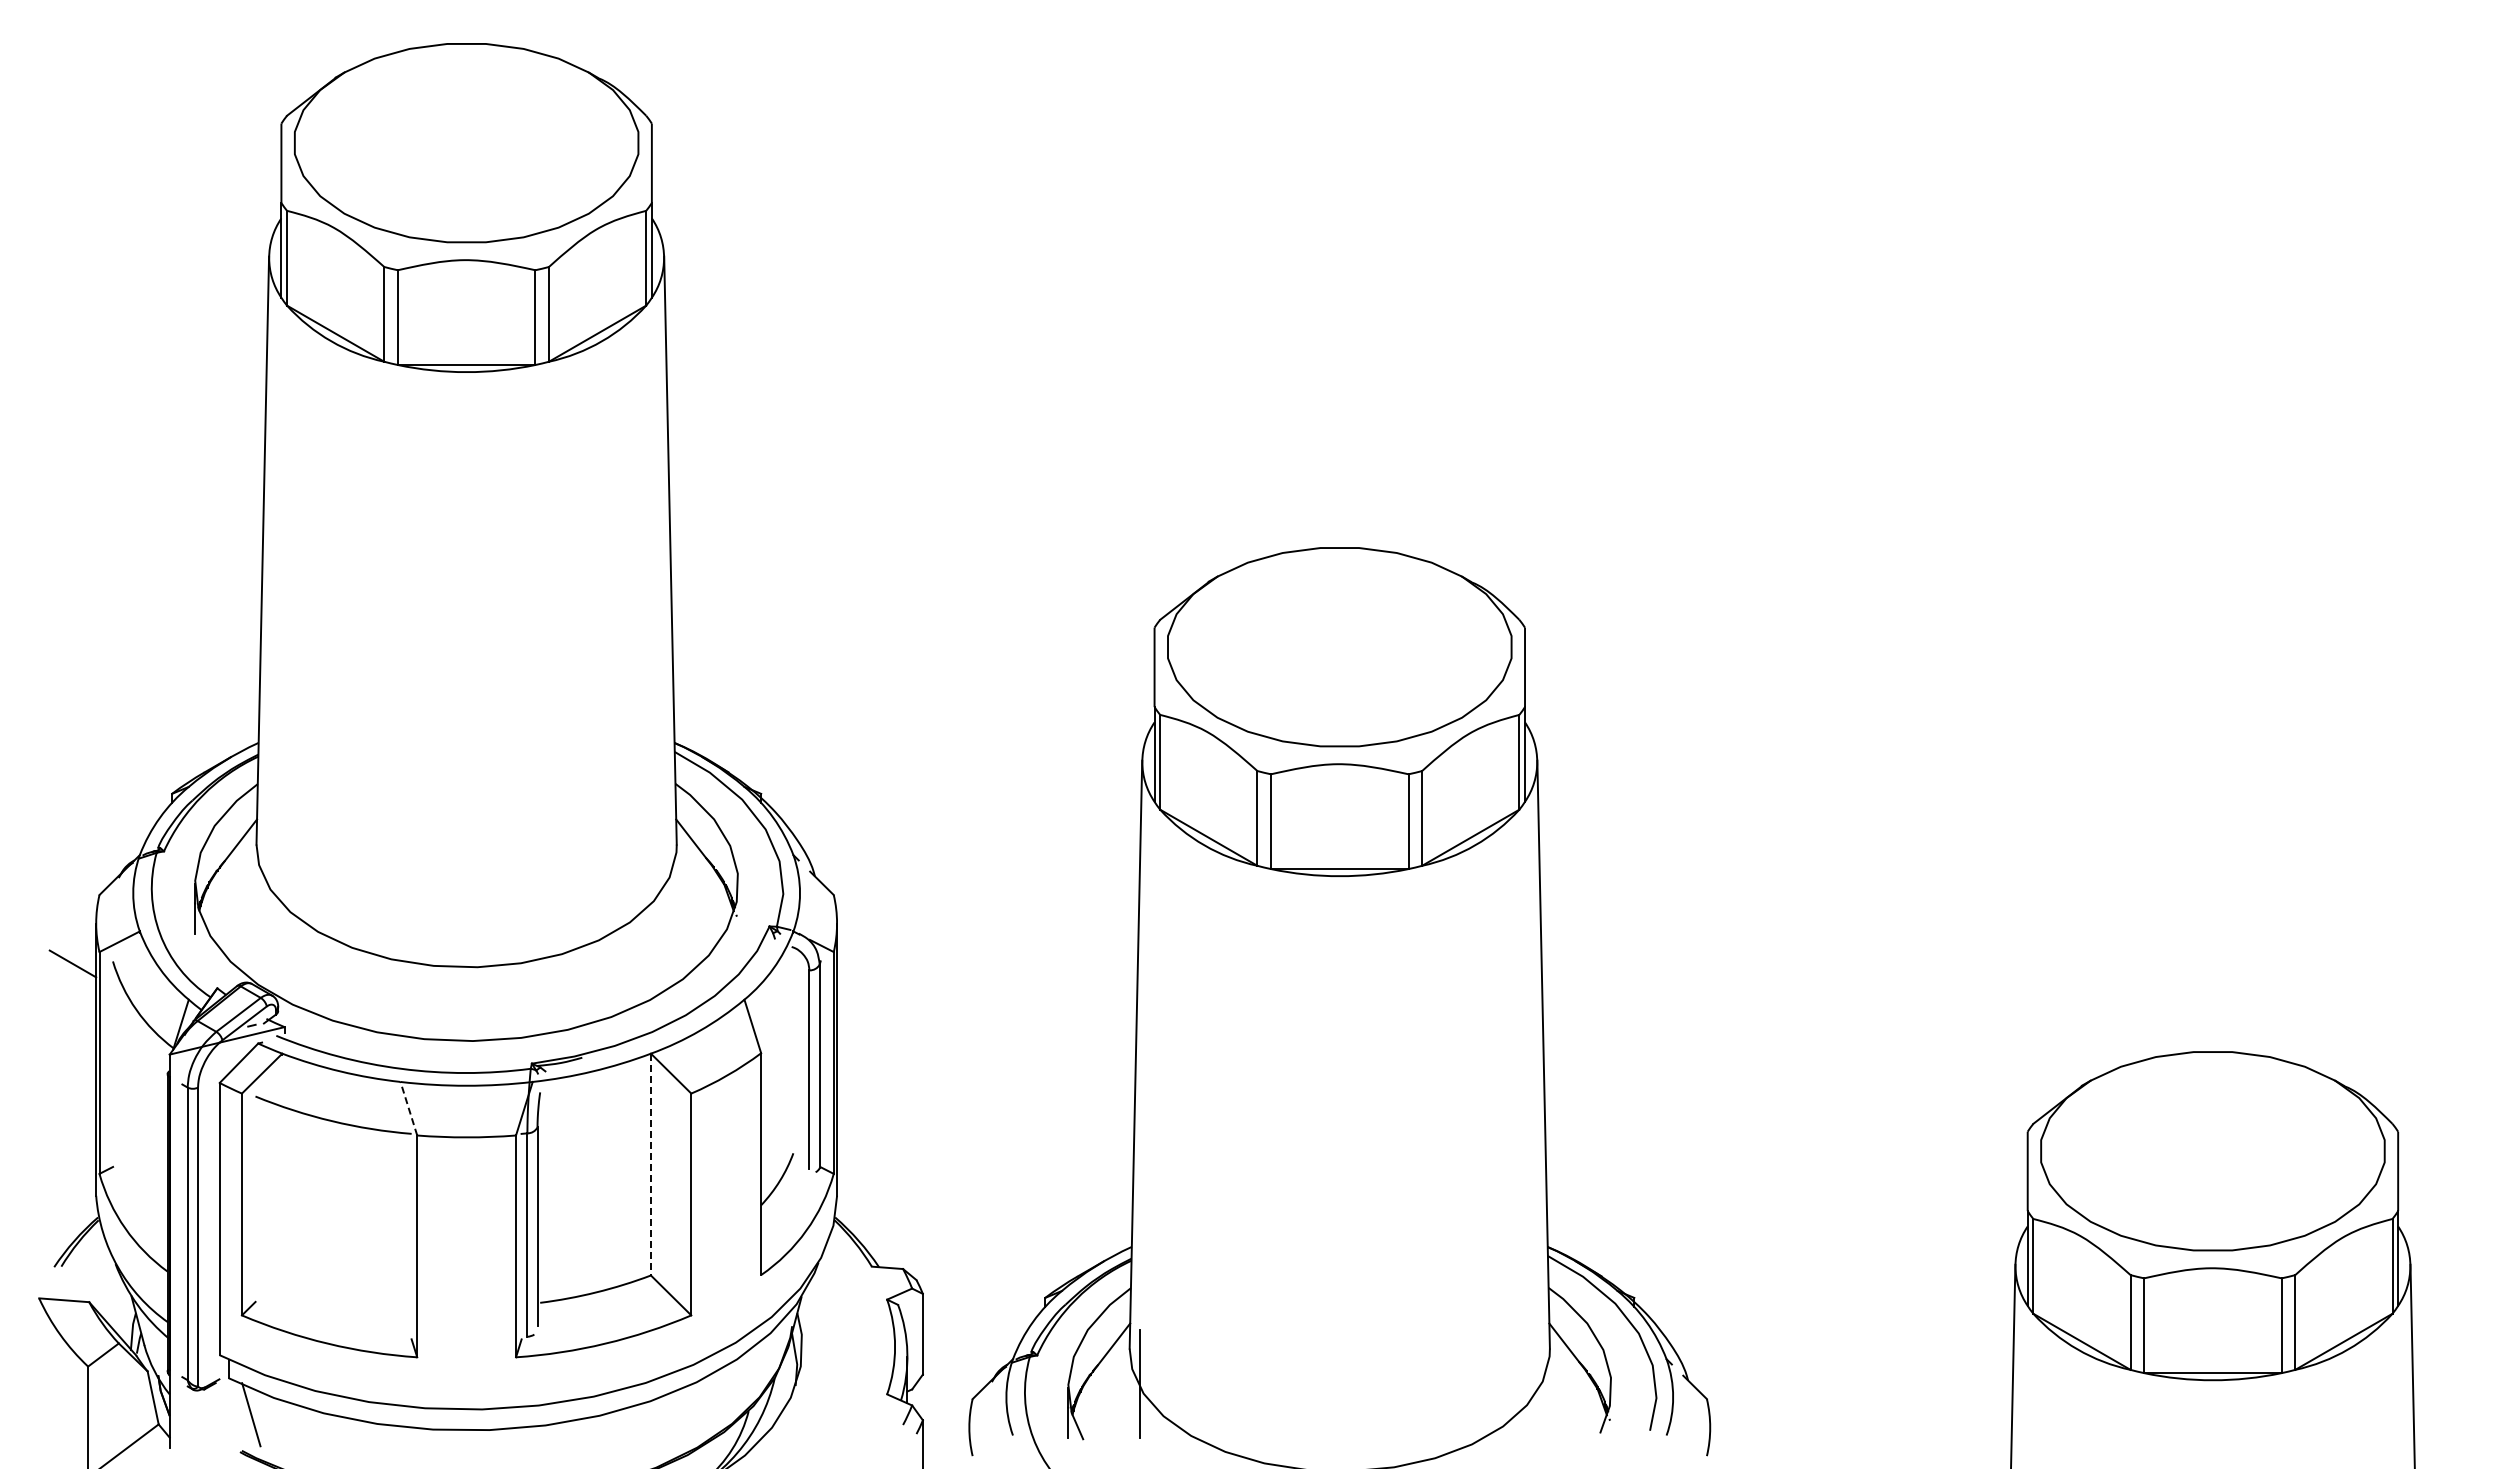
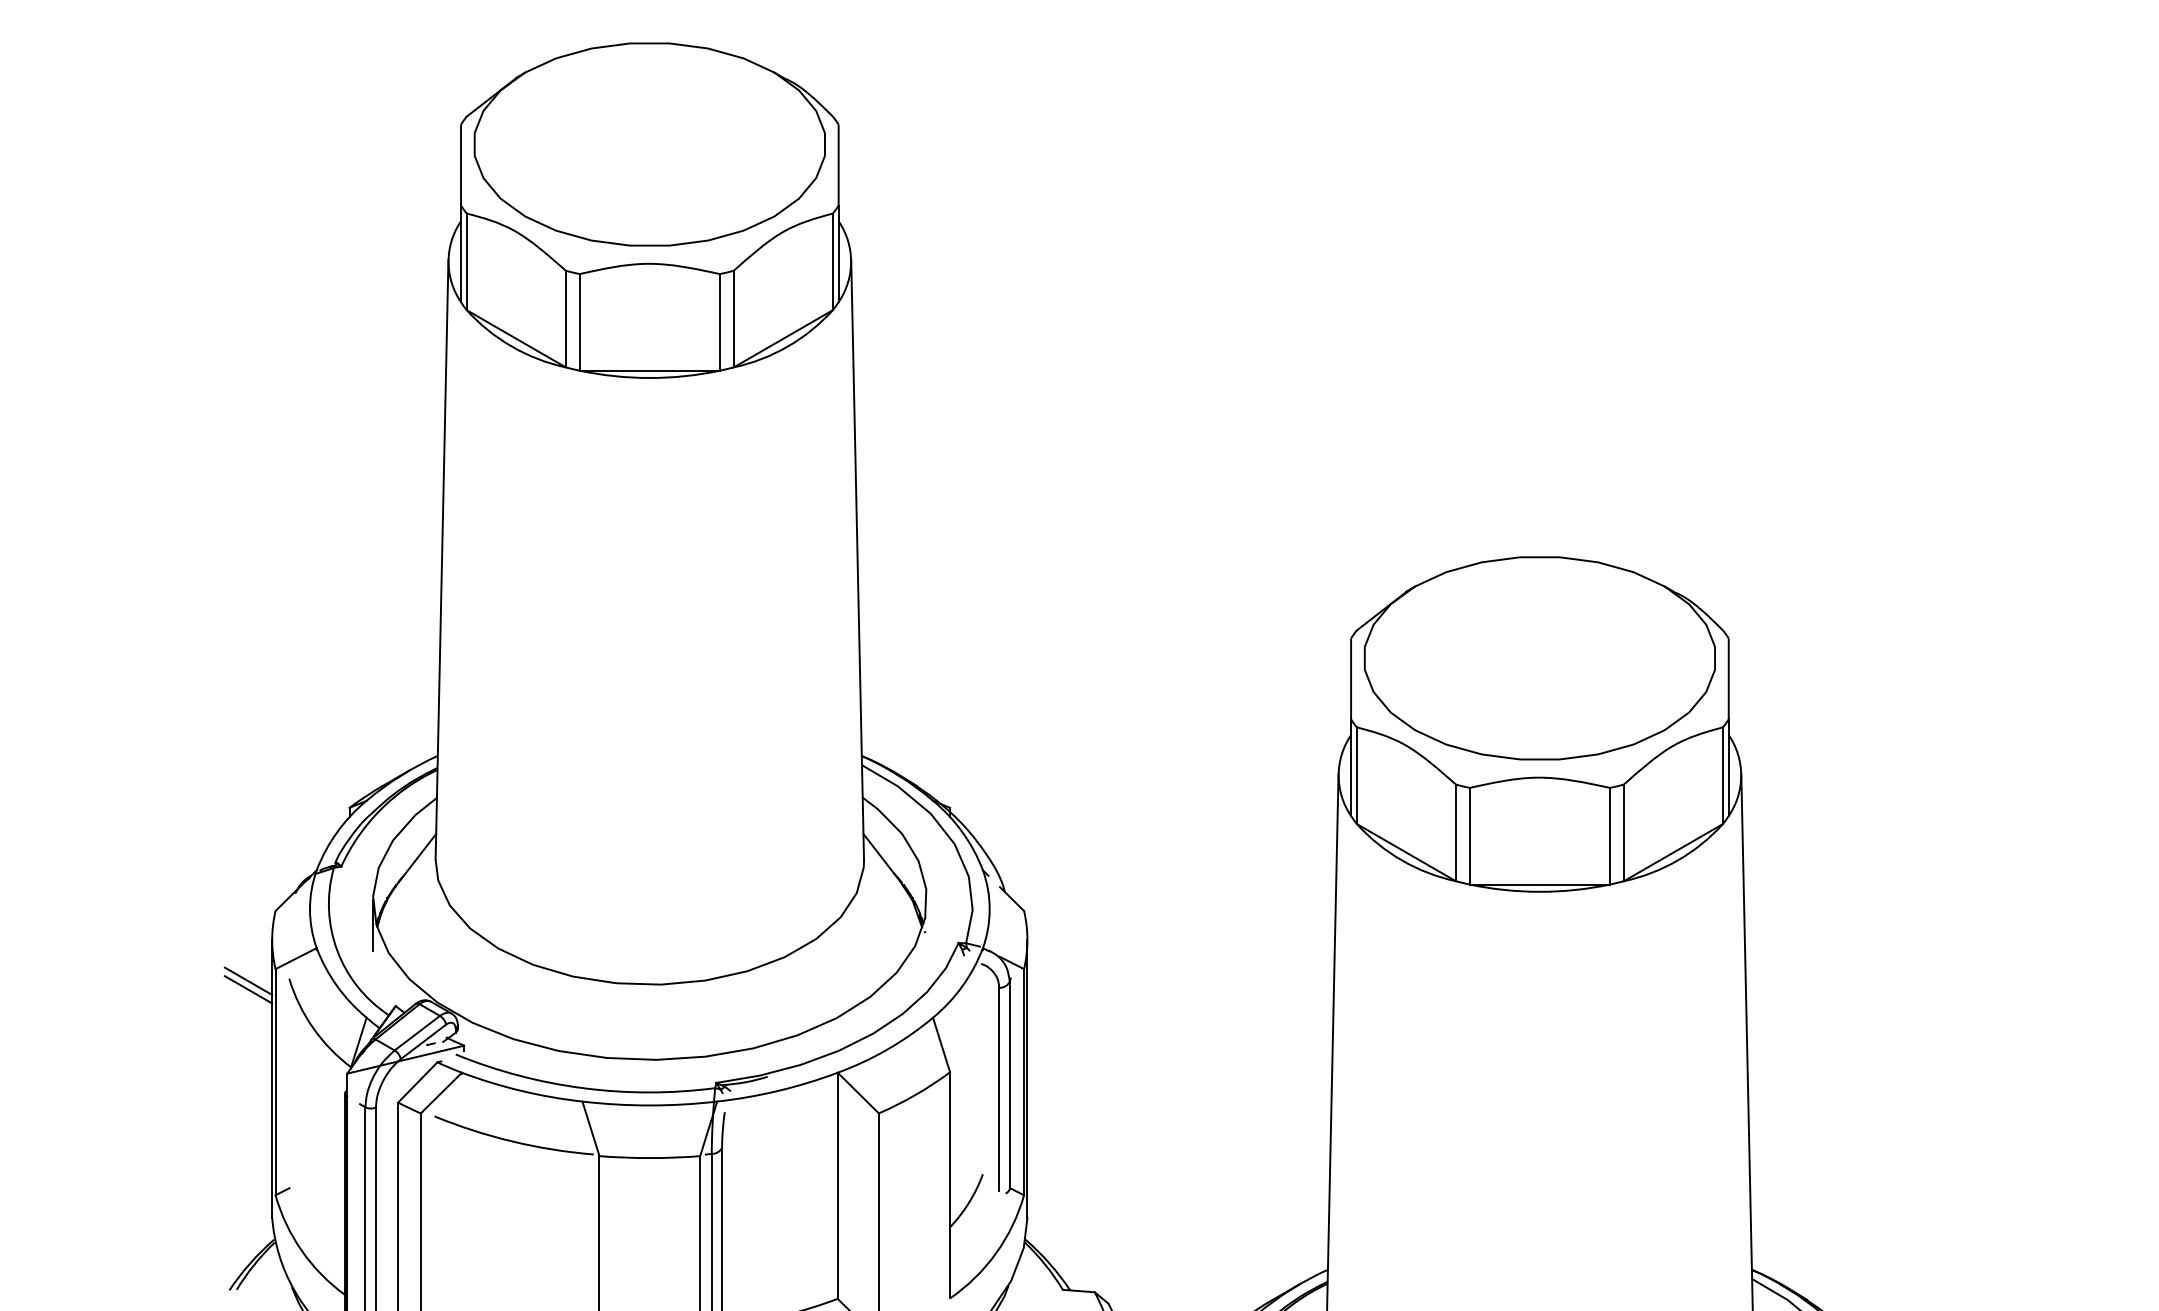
line: (72, 971) -> (248, 988), added
line: (408, 1108) -> (590, 1128), dashed -> solid
line: (650, 1164) -> (837, 1185), dashed -> solid

